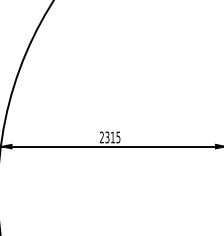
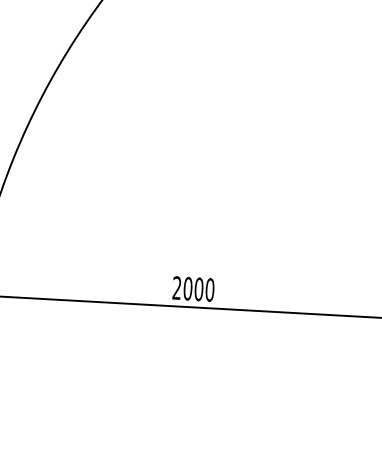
text: (112, 137) -> (198, 289), 2315 -> 2000

